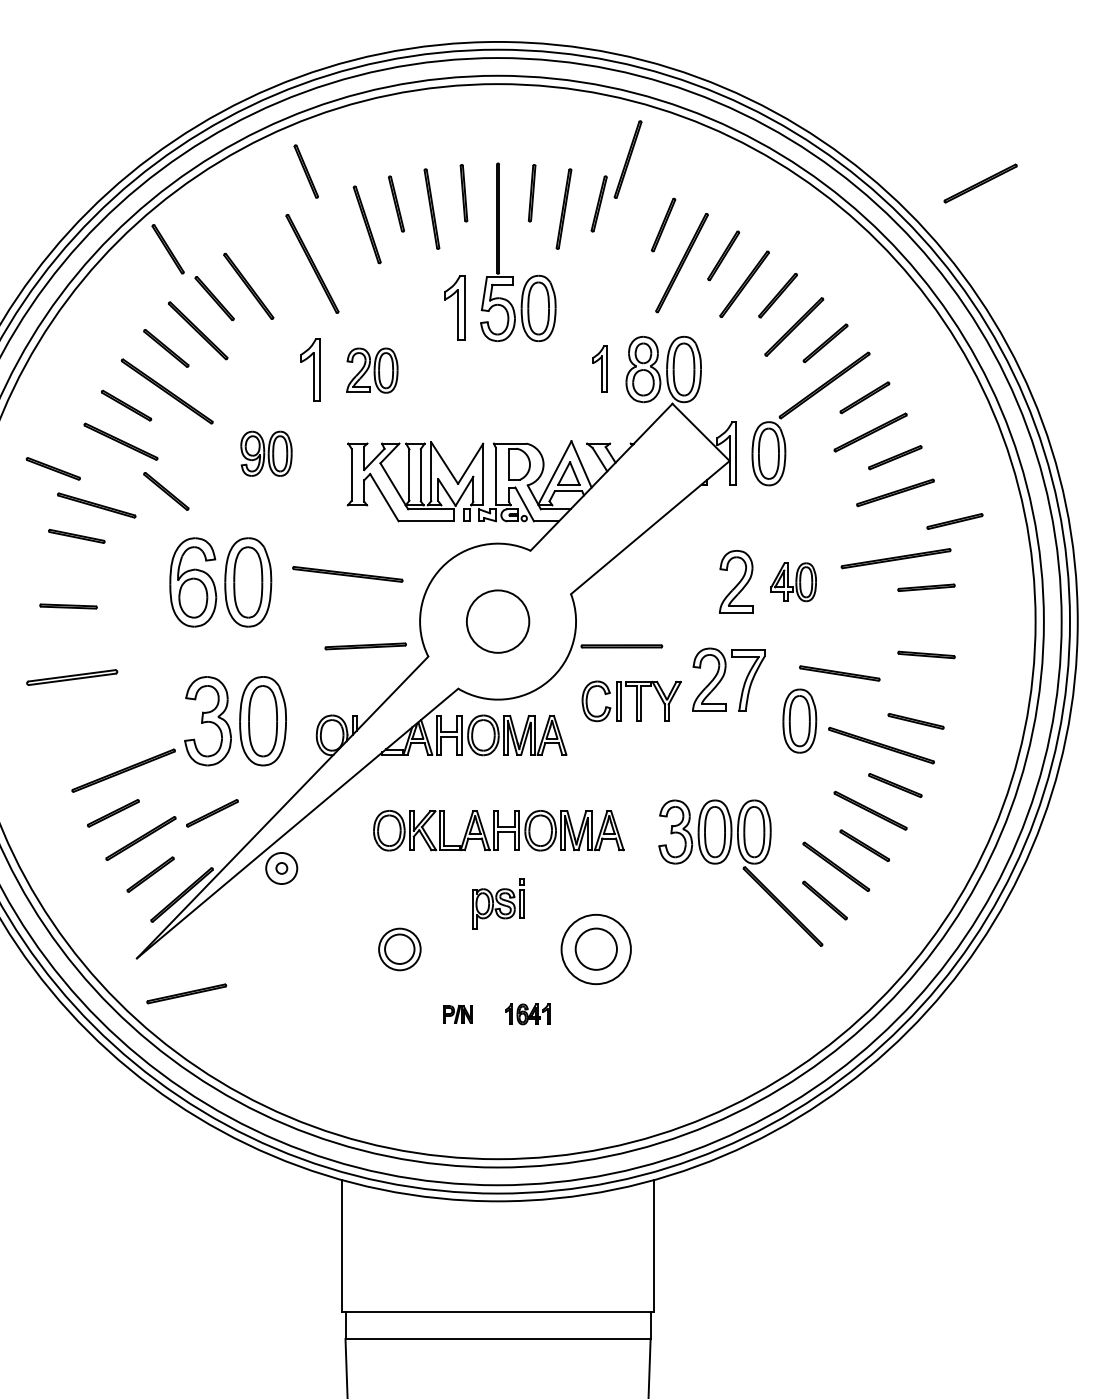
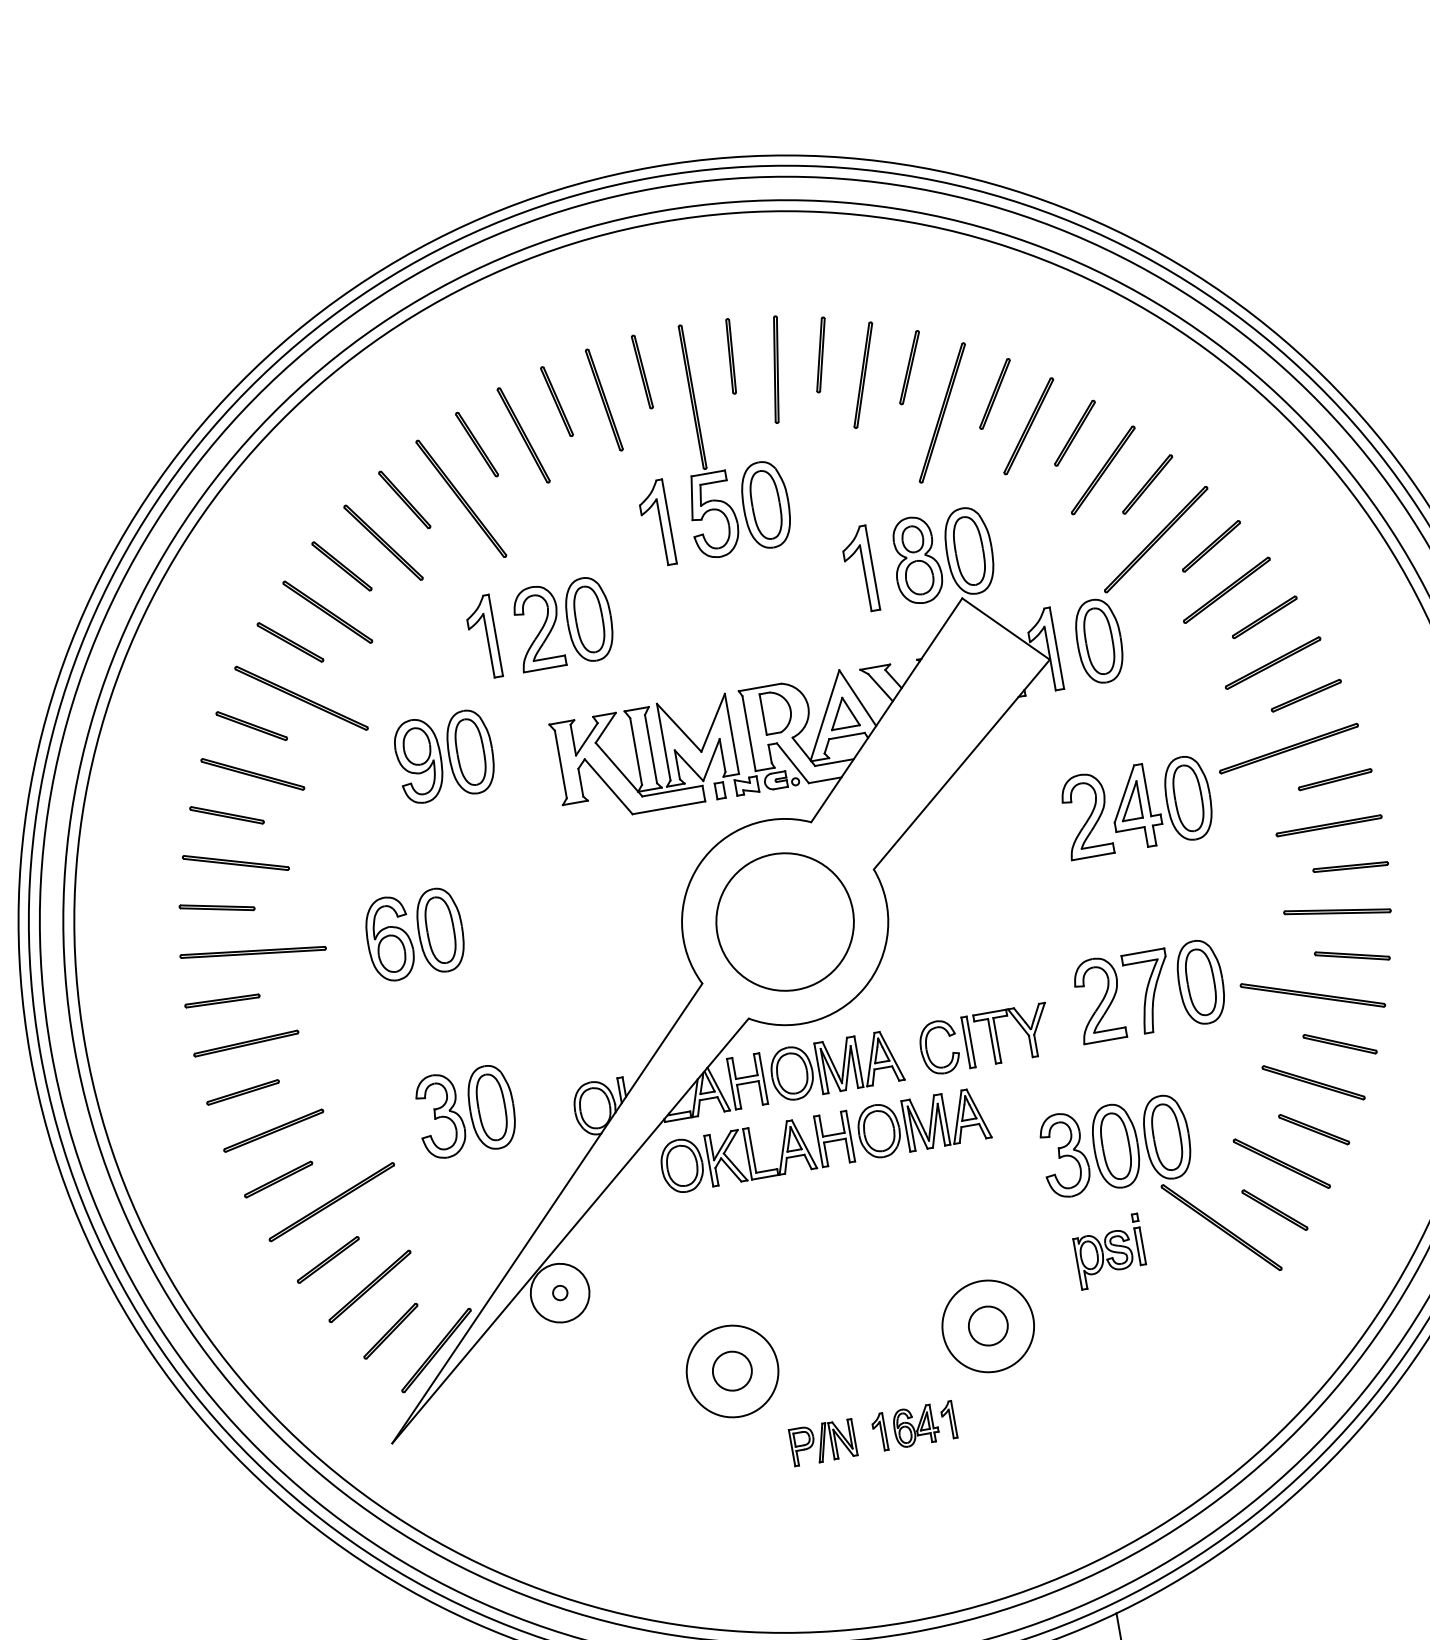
part: (627, 159) -> (862, 375), moved
part: (305, 171) -> (476, 444), moved
part: (980, 183) -> (1312, 240), removed
part: (167, 249) -> (403, 500), moved
part: (599, 368) -> (859, 569), size x1.43
part: (372, 370) -> (563, 623), size x1.43
part: (266, 453) -> (445, 756), size x1.43
part: (52, 468) -> (225, 815), moved
part: (166, 491) -> (323, 828), removed
part: (954, 521) -> (1305, 695), moved
part: (347, 574) -> (252, 952), moved
part: (793, 581) -> (1160, 801), size x1.67
part: (220, 582) -> (414, 934), size x0.71
circle: (498, 621) -> (785, 921), size x1.67
part: (365, 646) -> (245, 1043), moved
line: (621, 646) -> (1328, 826), moved
part: (839, 673) -> (1337, 911), moved
part: (71, 676) -> (242, 1091), size x0.62
part: (728, 679) -> (1123, 995), moved
part: (631, 701) -> (985, 1039), moved
part: (235, 720) -> (465, 1111), size x0.71
part: (86, 746) -> (277, 1179), added
part: (212, 813) -> (457, 1237), removed
part: (498, 830) -> (824, 1140), moved
circle: (281, 868) -> (559, 1293), size x1.43
part: (498, 903) -> (1109, 1251), moved
circle: (596, 948) -> (988, 1325), size x0.71
circle: (399, 949) -> (732, 1371), size x1.67
part: (186, 993) -> (273, 1130), moved
part: (457, 1014) -> (822, 1442), size x1.67
part: (527, 1014) -> (913, 1426), size x1.43

